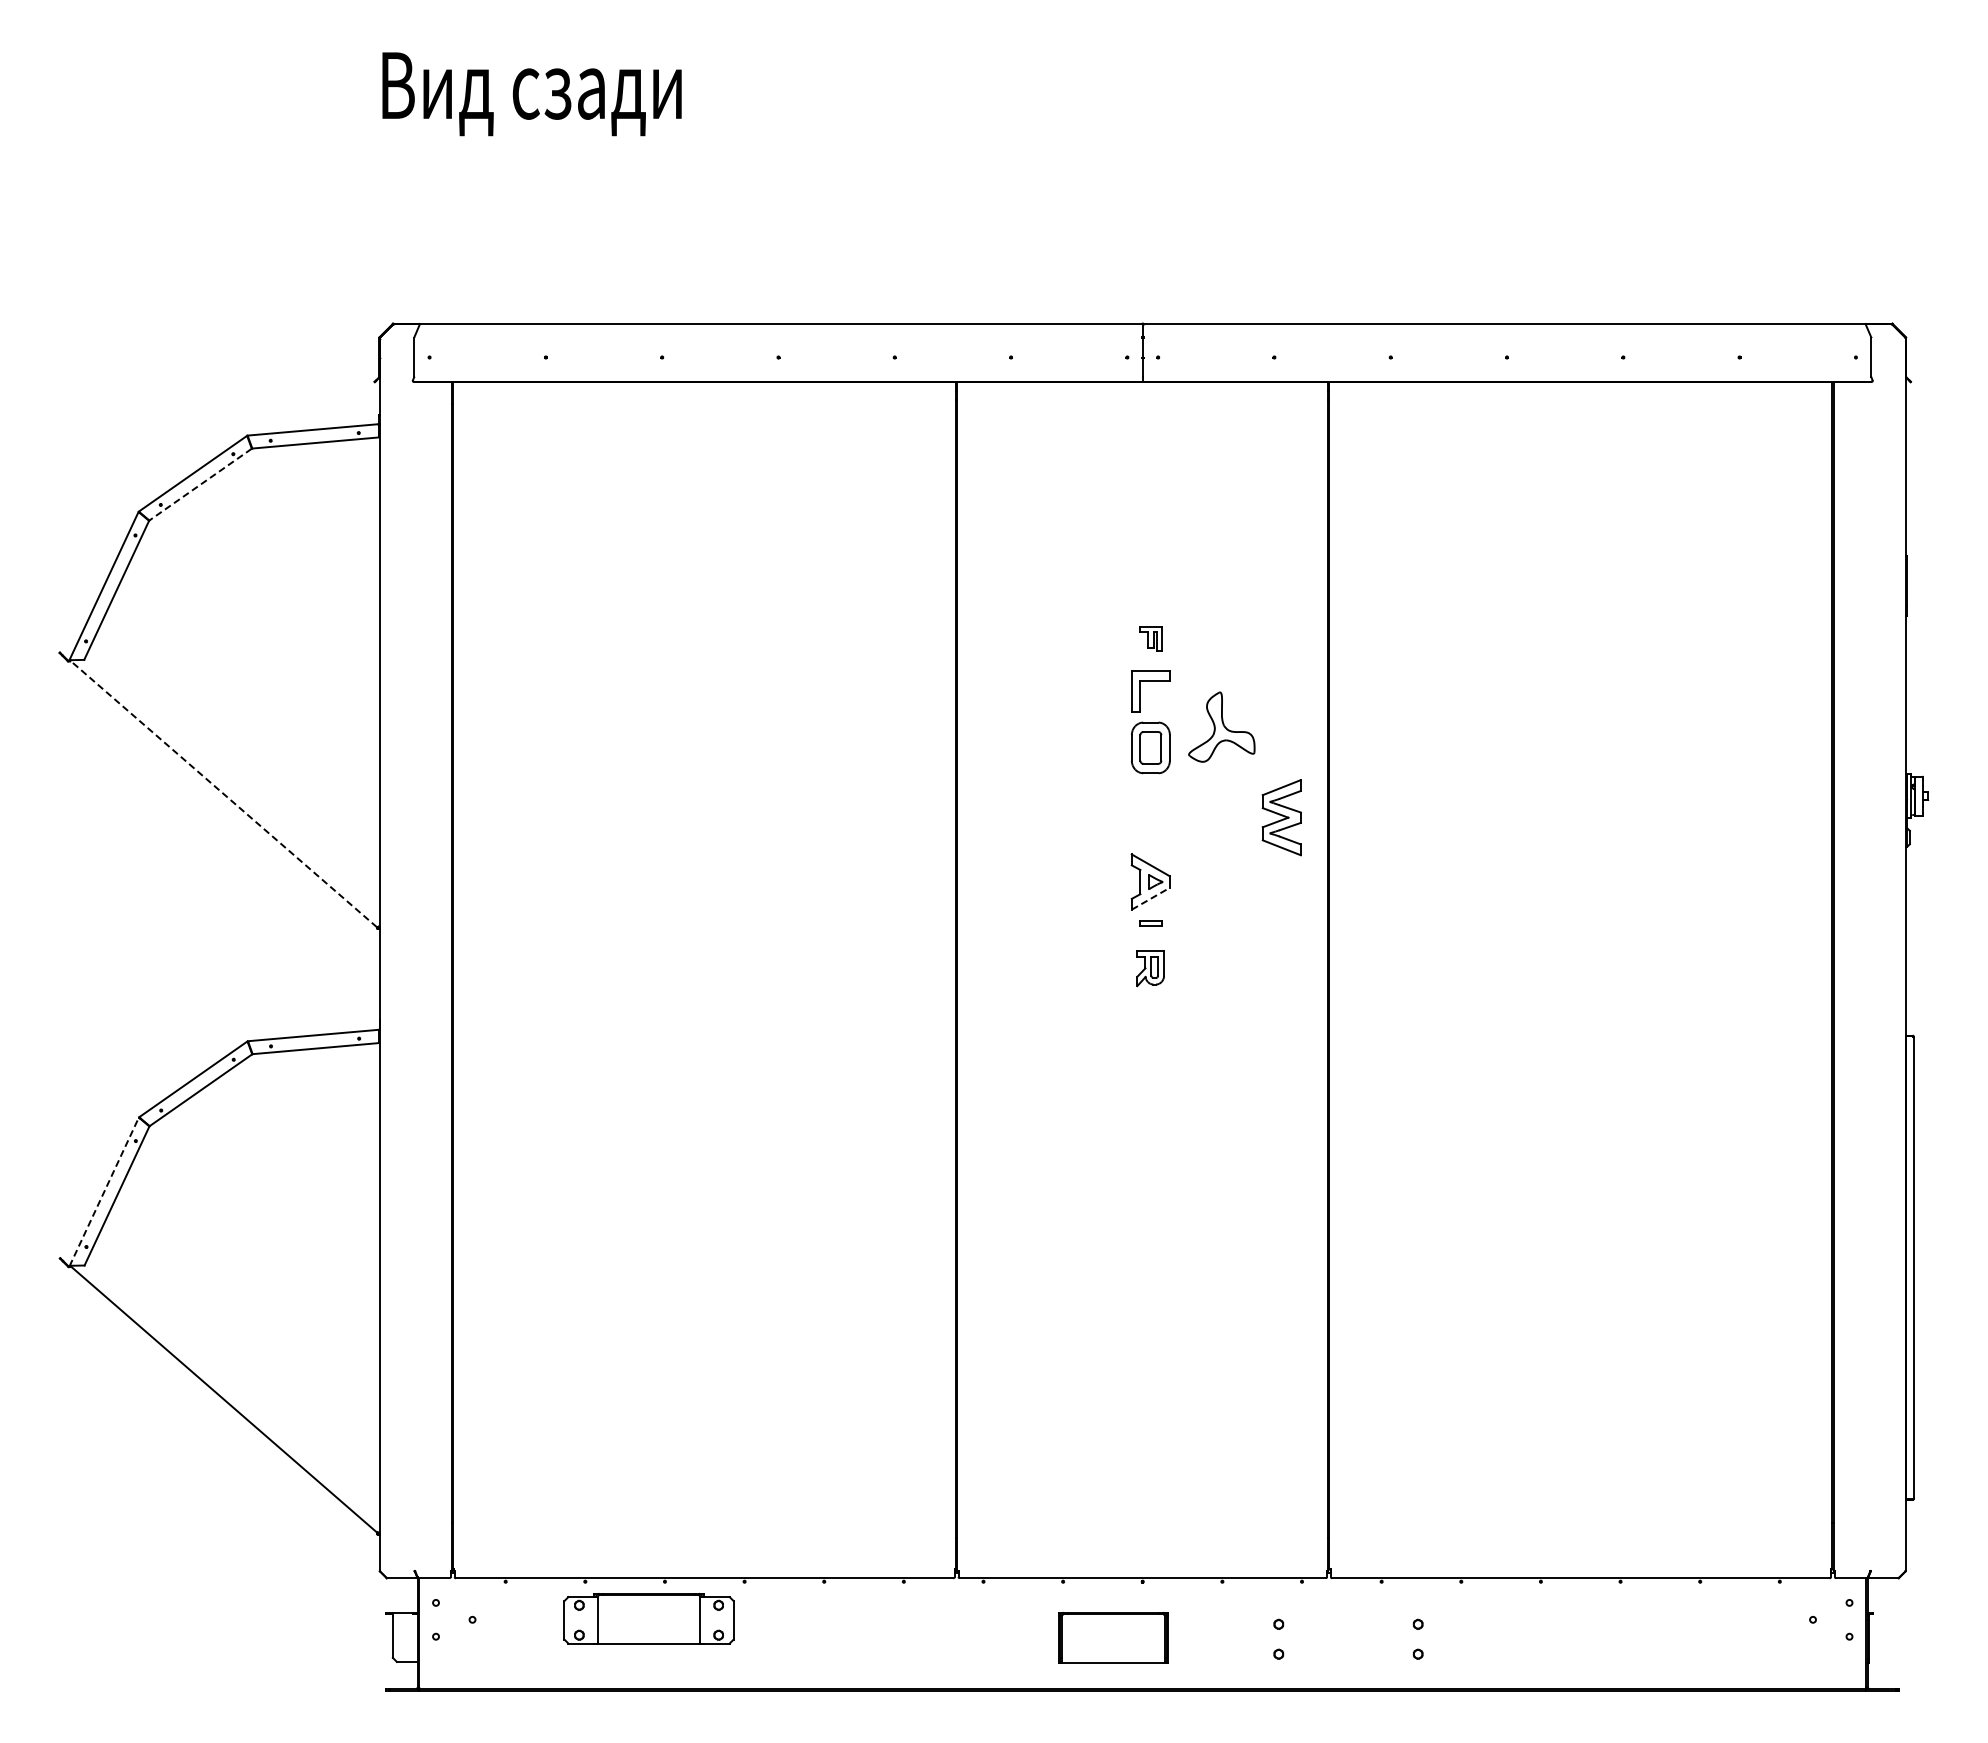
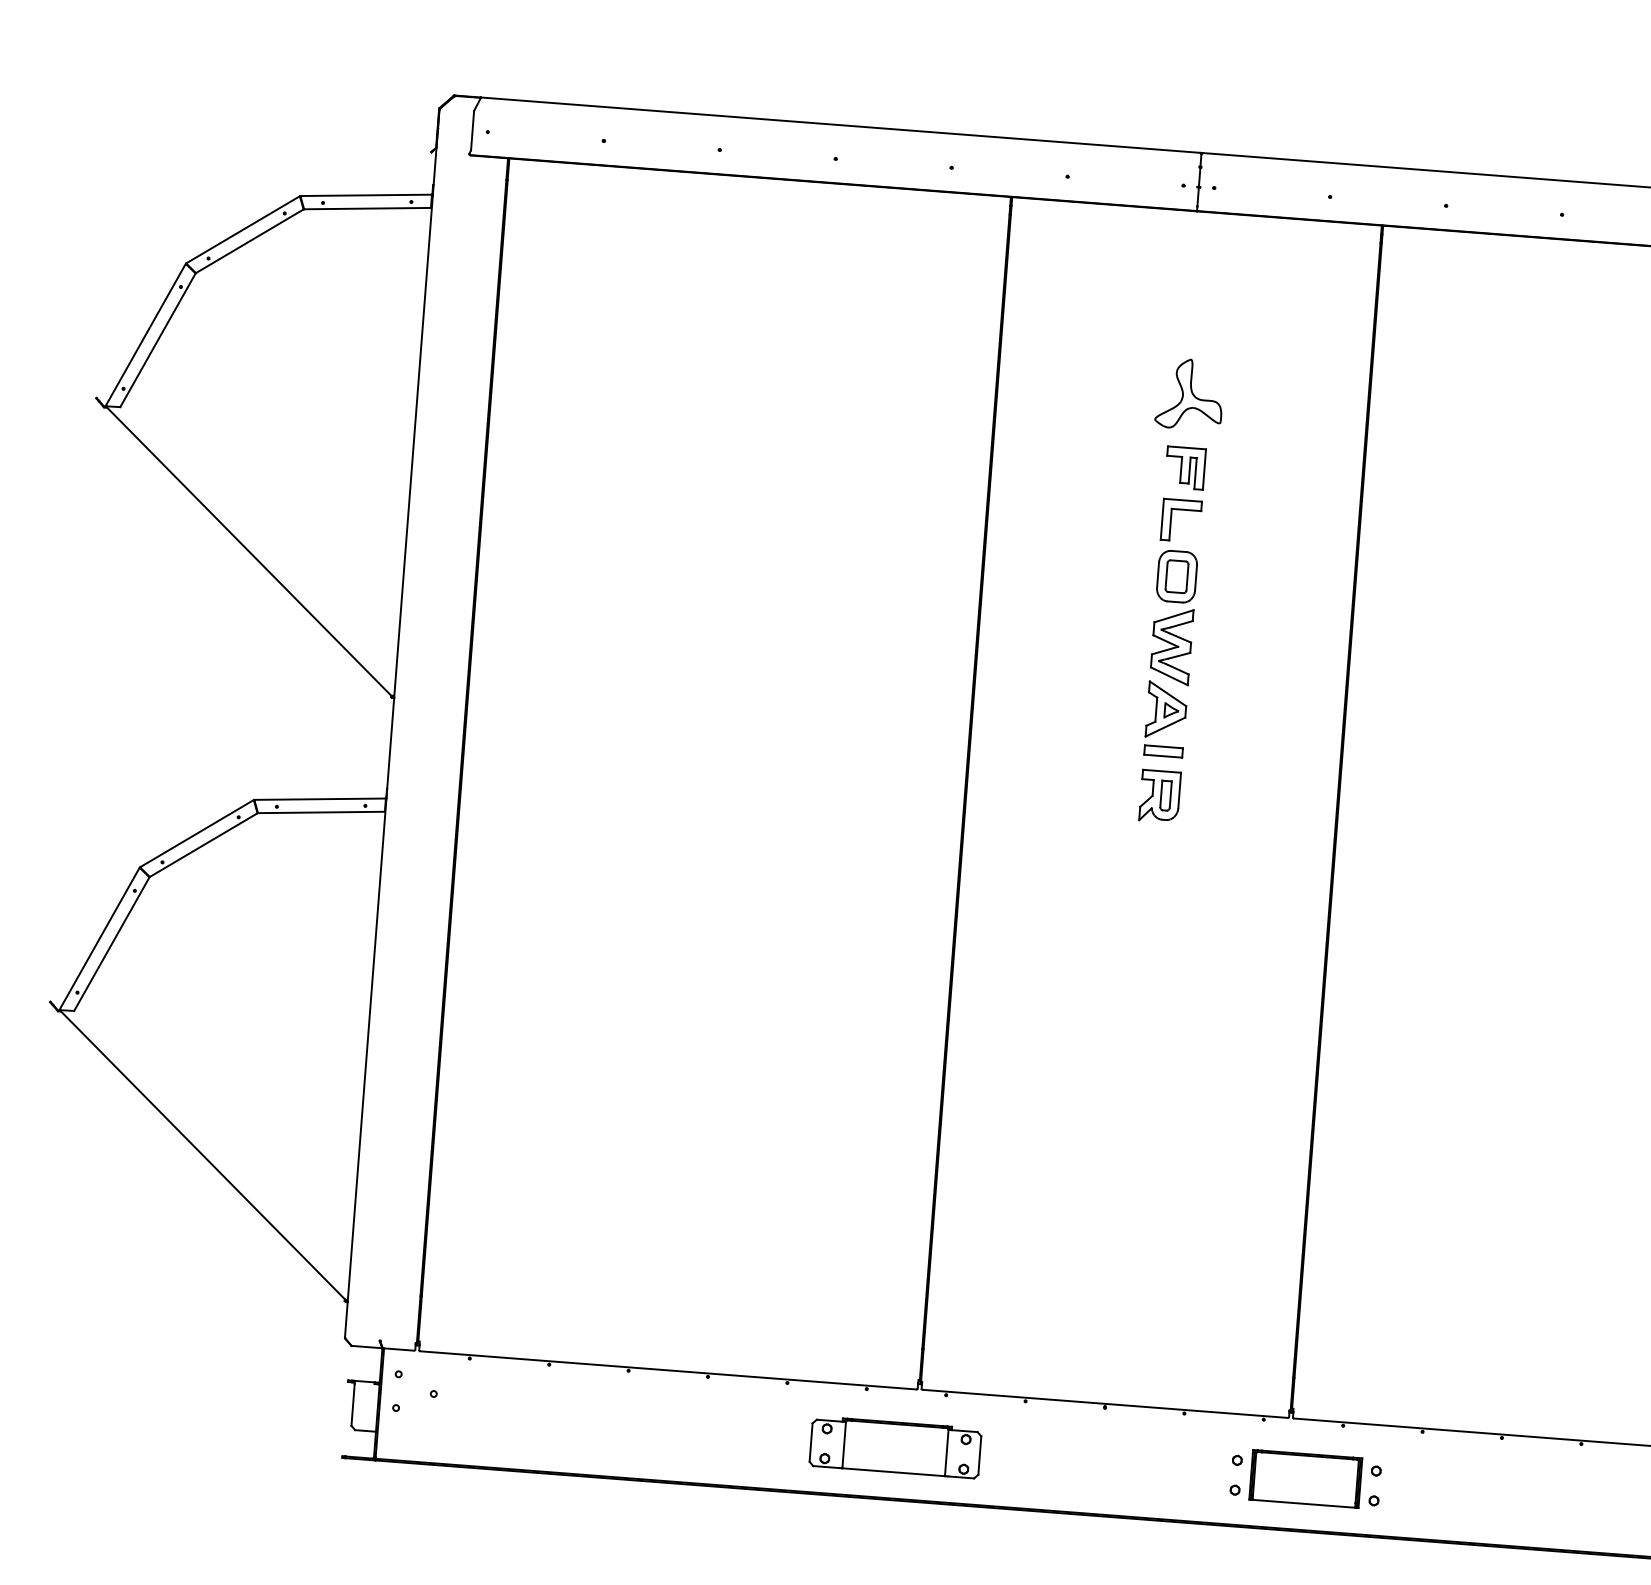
line: (200, 484) -> (249, 241), dashed -> solid
part: (1150, 638) -> (1185, 467), size x1.67
part: (1221, 726) -> (1189, 393), moved
line: (223, 793) -> (248, 551), dashed -> solid
part: (1281, 817) -> (1171, 646), moved
line: (1150, 898) -> (1165, 726), dashed -> solid
part: (1150, 923) -> (1163, 751), size x1.67
part: (1150, 968) -> (1159, 796), size x1.43
line: (104, 1191) -> (99, 938), dashed -> solid
part: (648, 1618) -> (895, 1447), moved
part: (1113, 1637) -> (1305, 1478), moved

